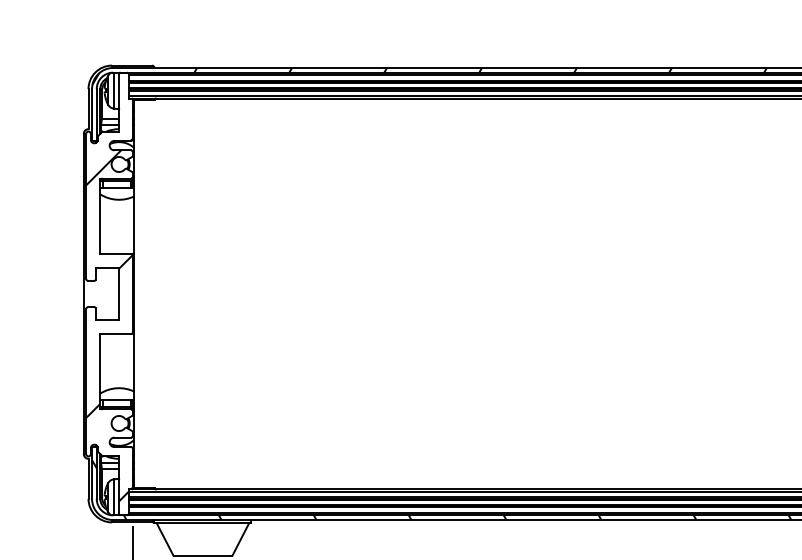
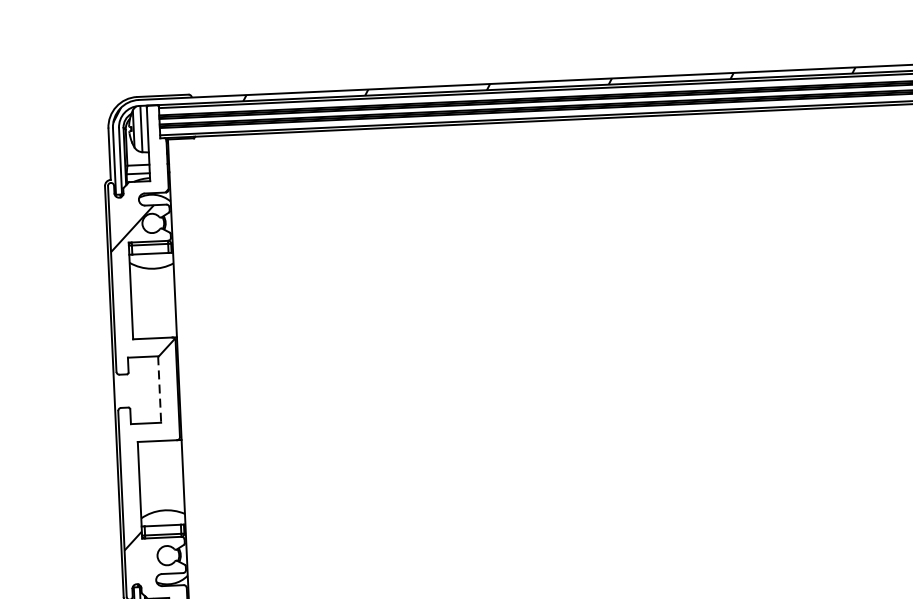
line: (119, 294) -> (160, 390), solid -> dashed

